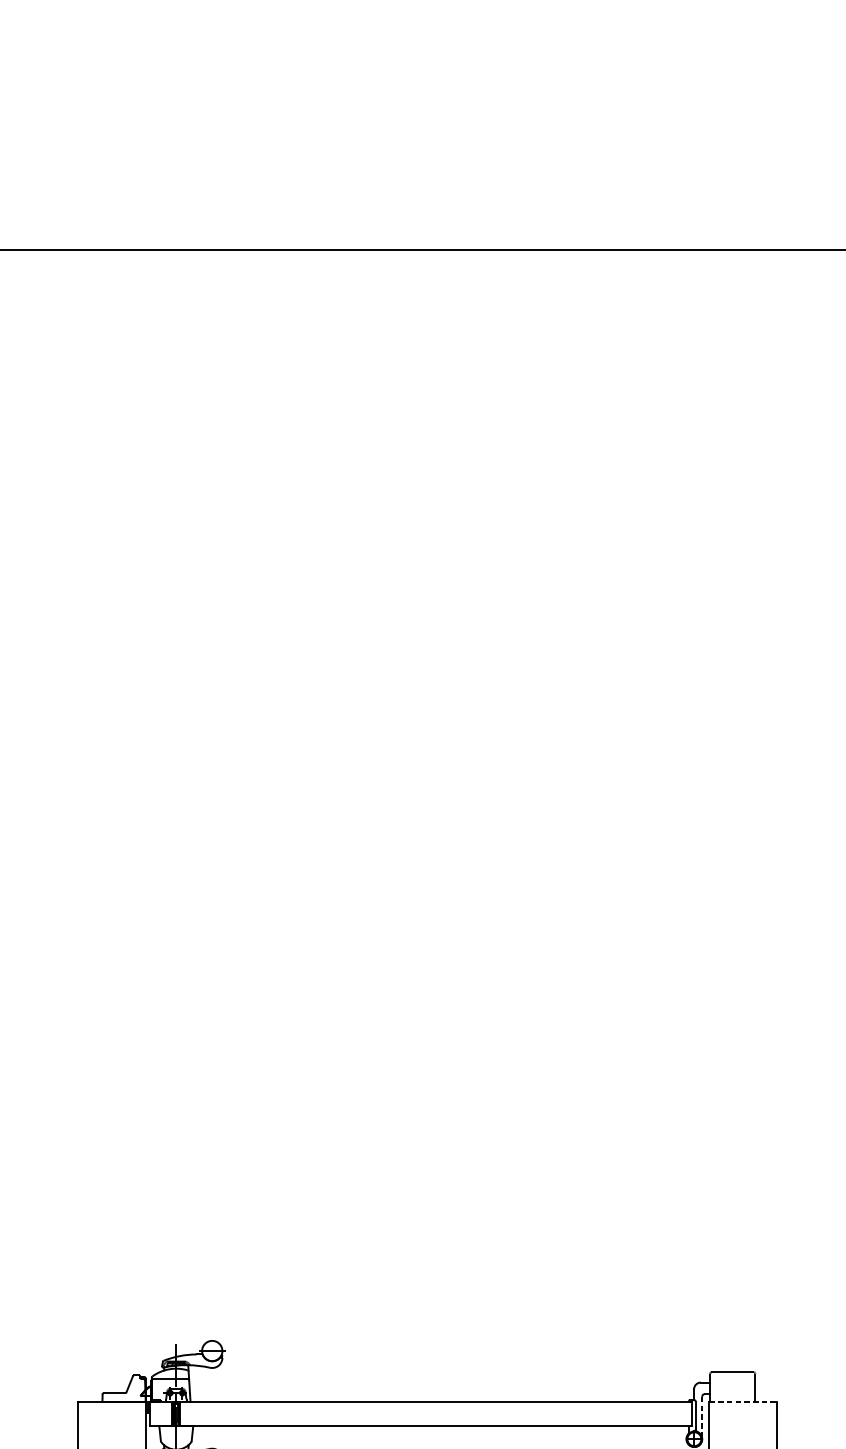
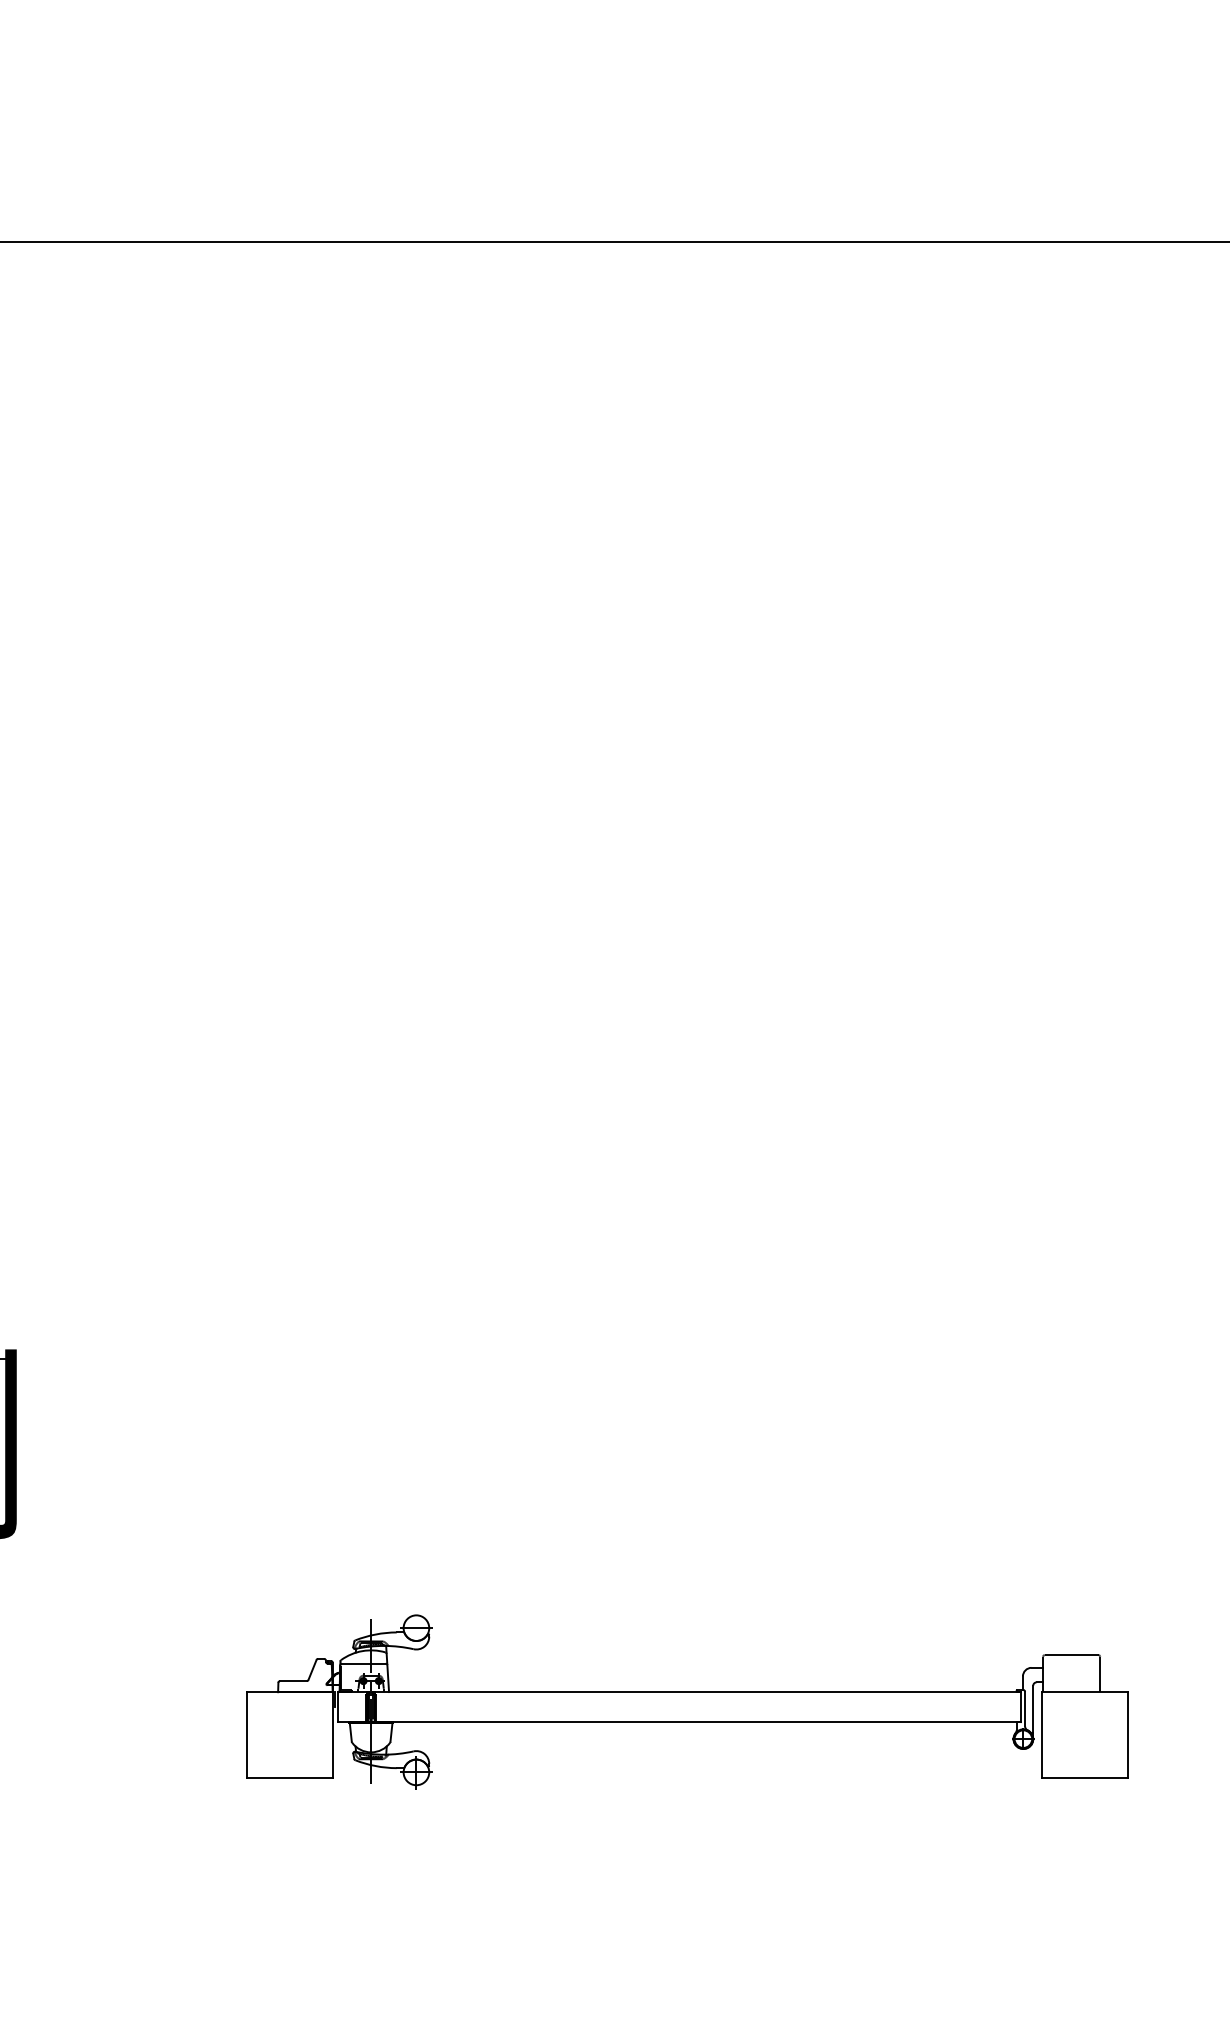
line: (742, 1402) -> (1084, 1692), dashed -> solid
line: (702, 1415) -> (1033, 1709), dashed -> solid

